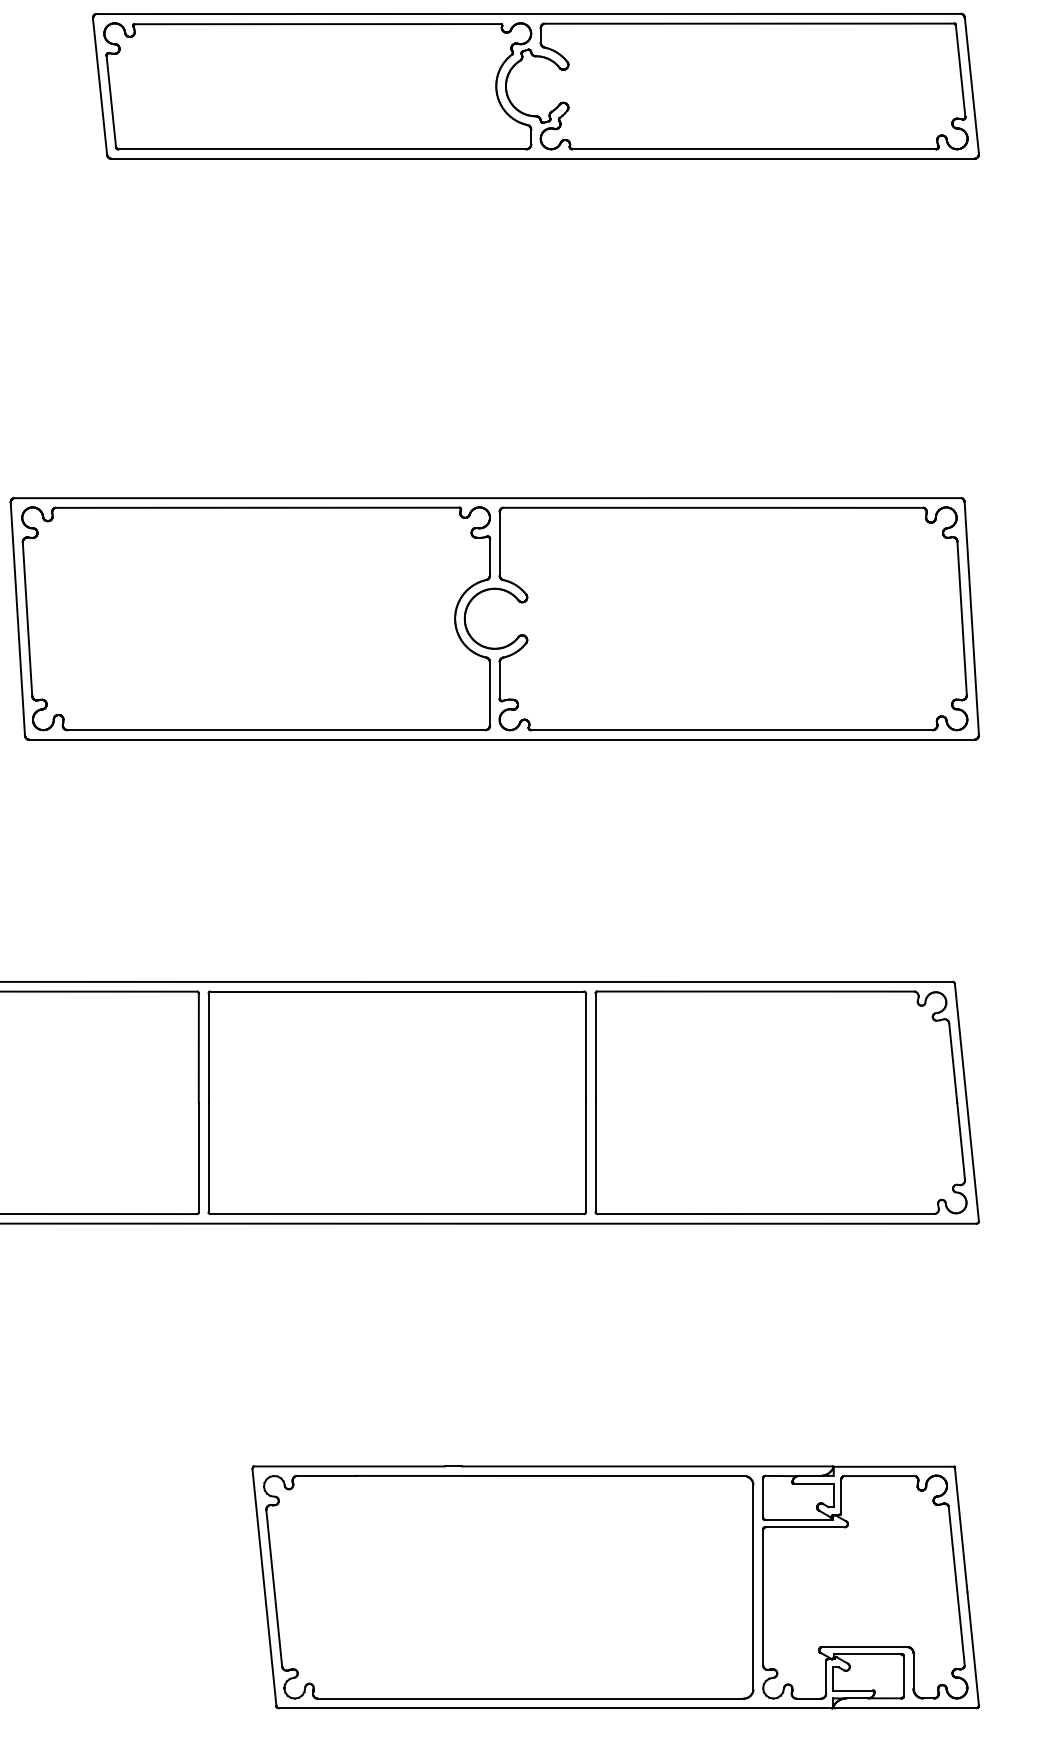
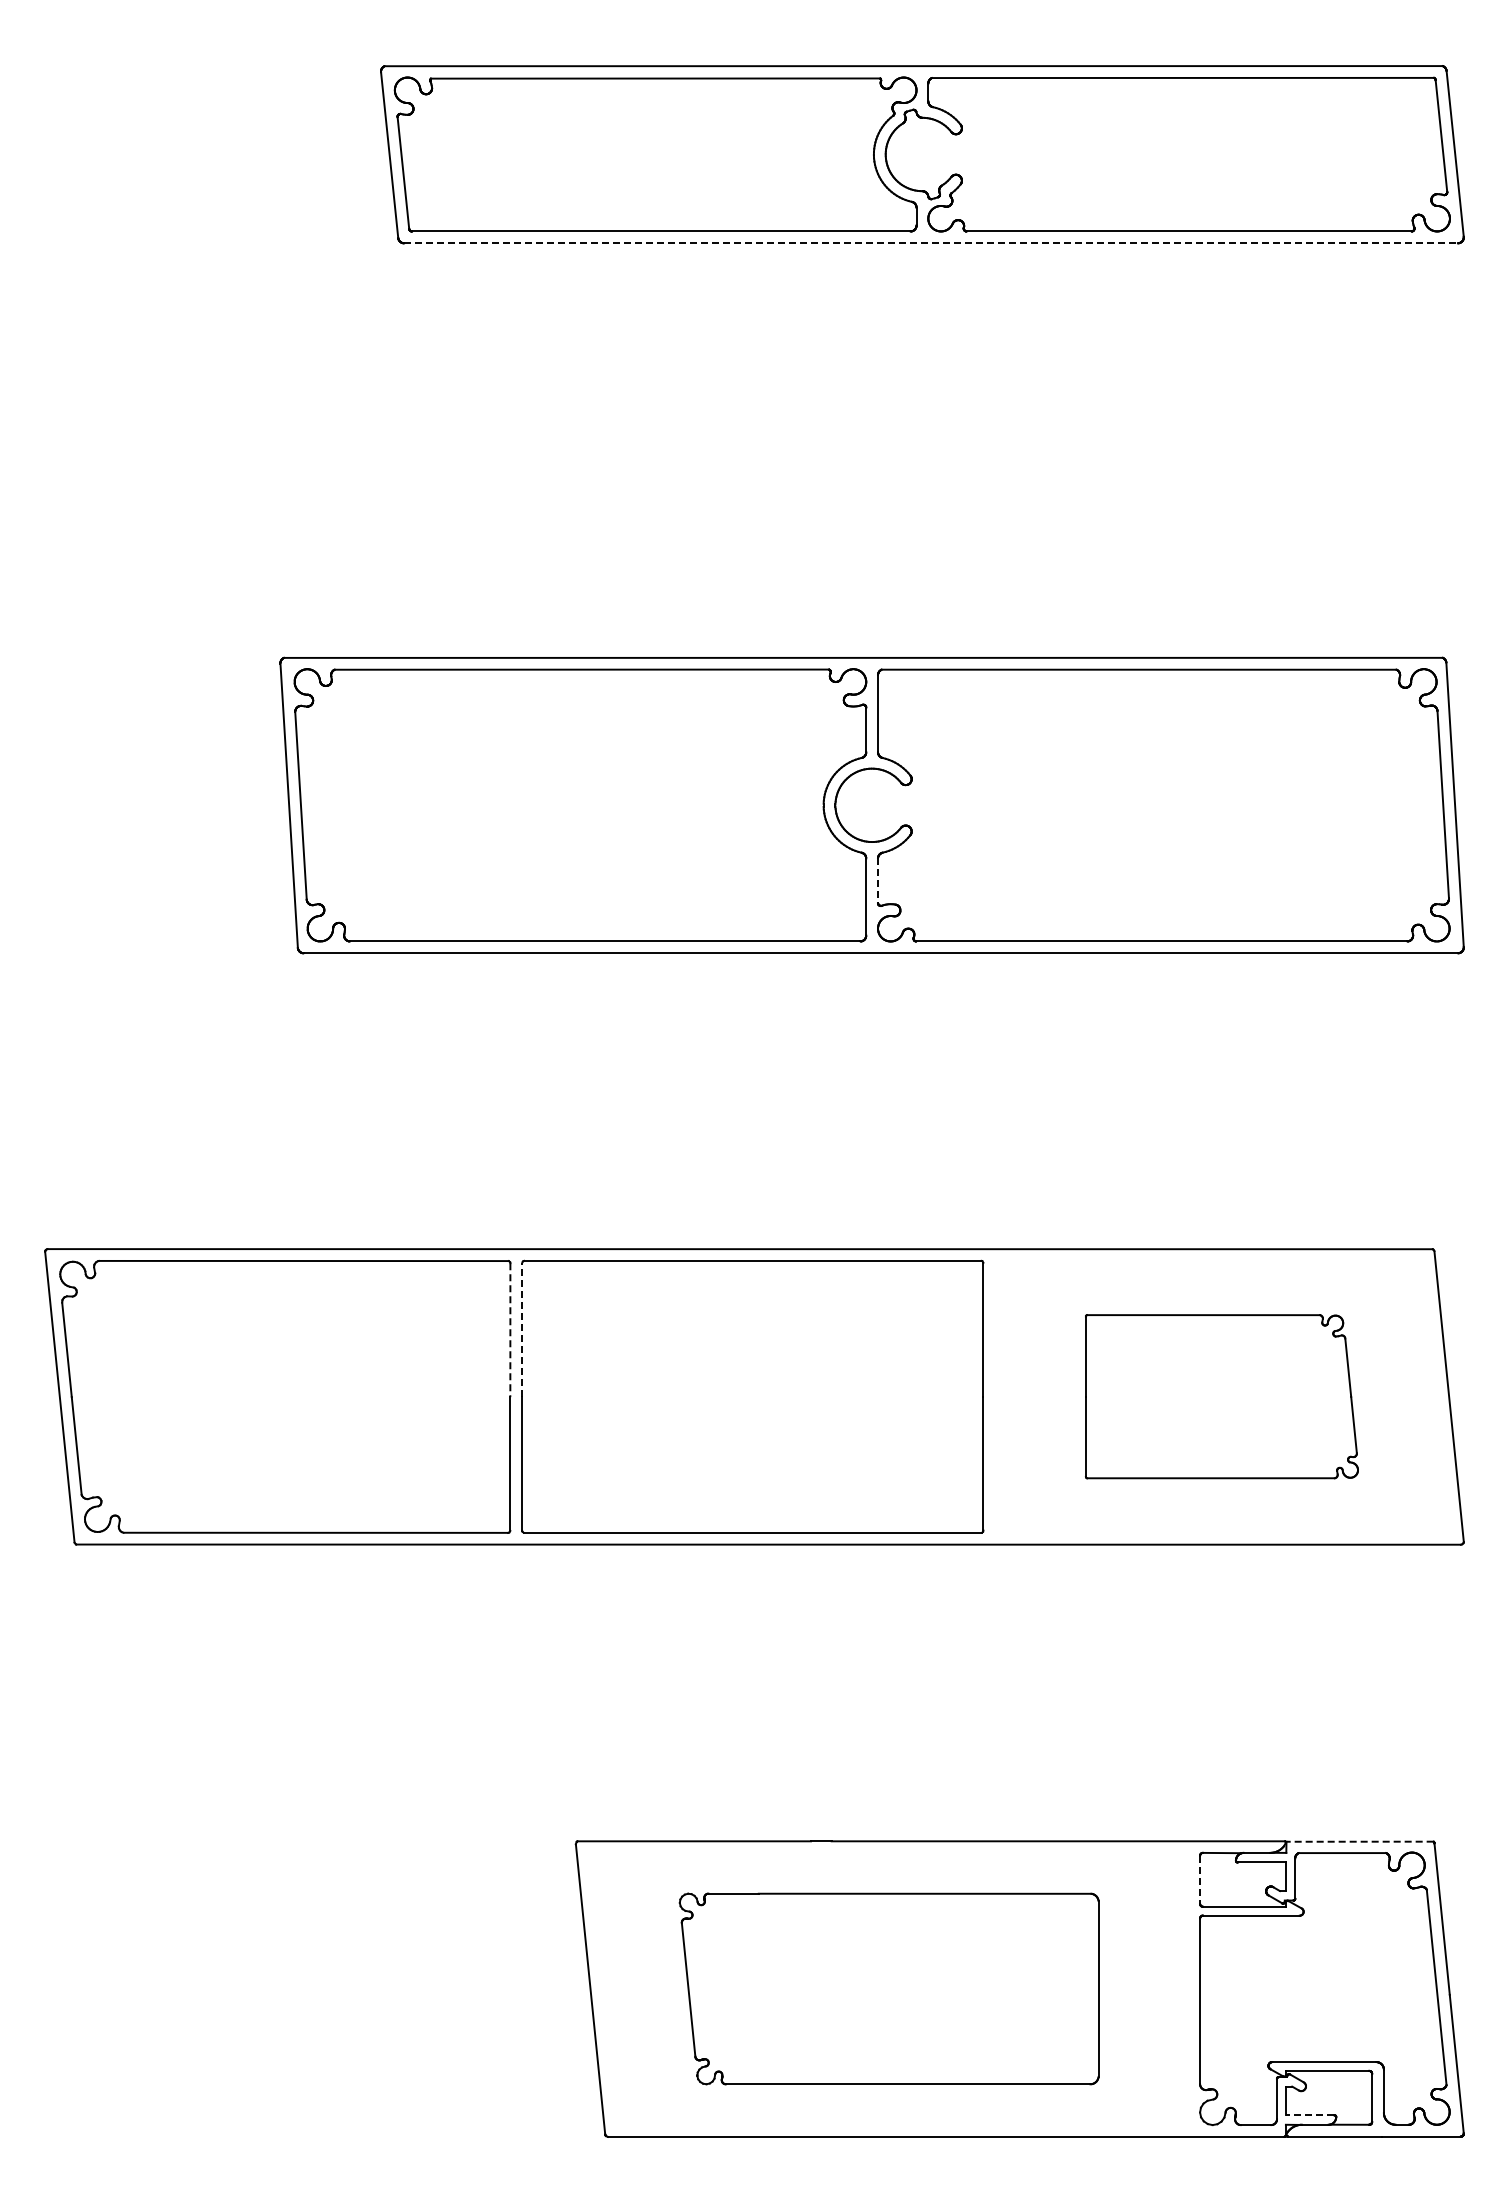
line: (543, 159) -> (931, 243), solid -> dashed
line: (500, 681) -> (878, 881), solid -> dashed
line: (208, 1047) -> (522, 1329), solid -> dashed
line: (198, 1048) -> (510, 1330), solid -> dashed
part: (780, 1102) -> (1221, 1396), size x0.6
line: (894, 1466) -> (1360, 1841), solid -> dashed
line: (763, 1497) -> (1200, 1879), solid -> dashed
part: (509, 1586) -> (889, 1988), size x0.7
line: (852, 1690) -> (1309, 2115), solid -> dashed

